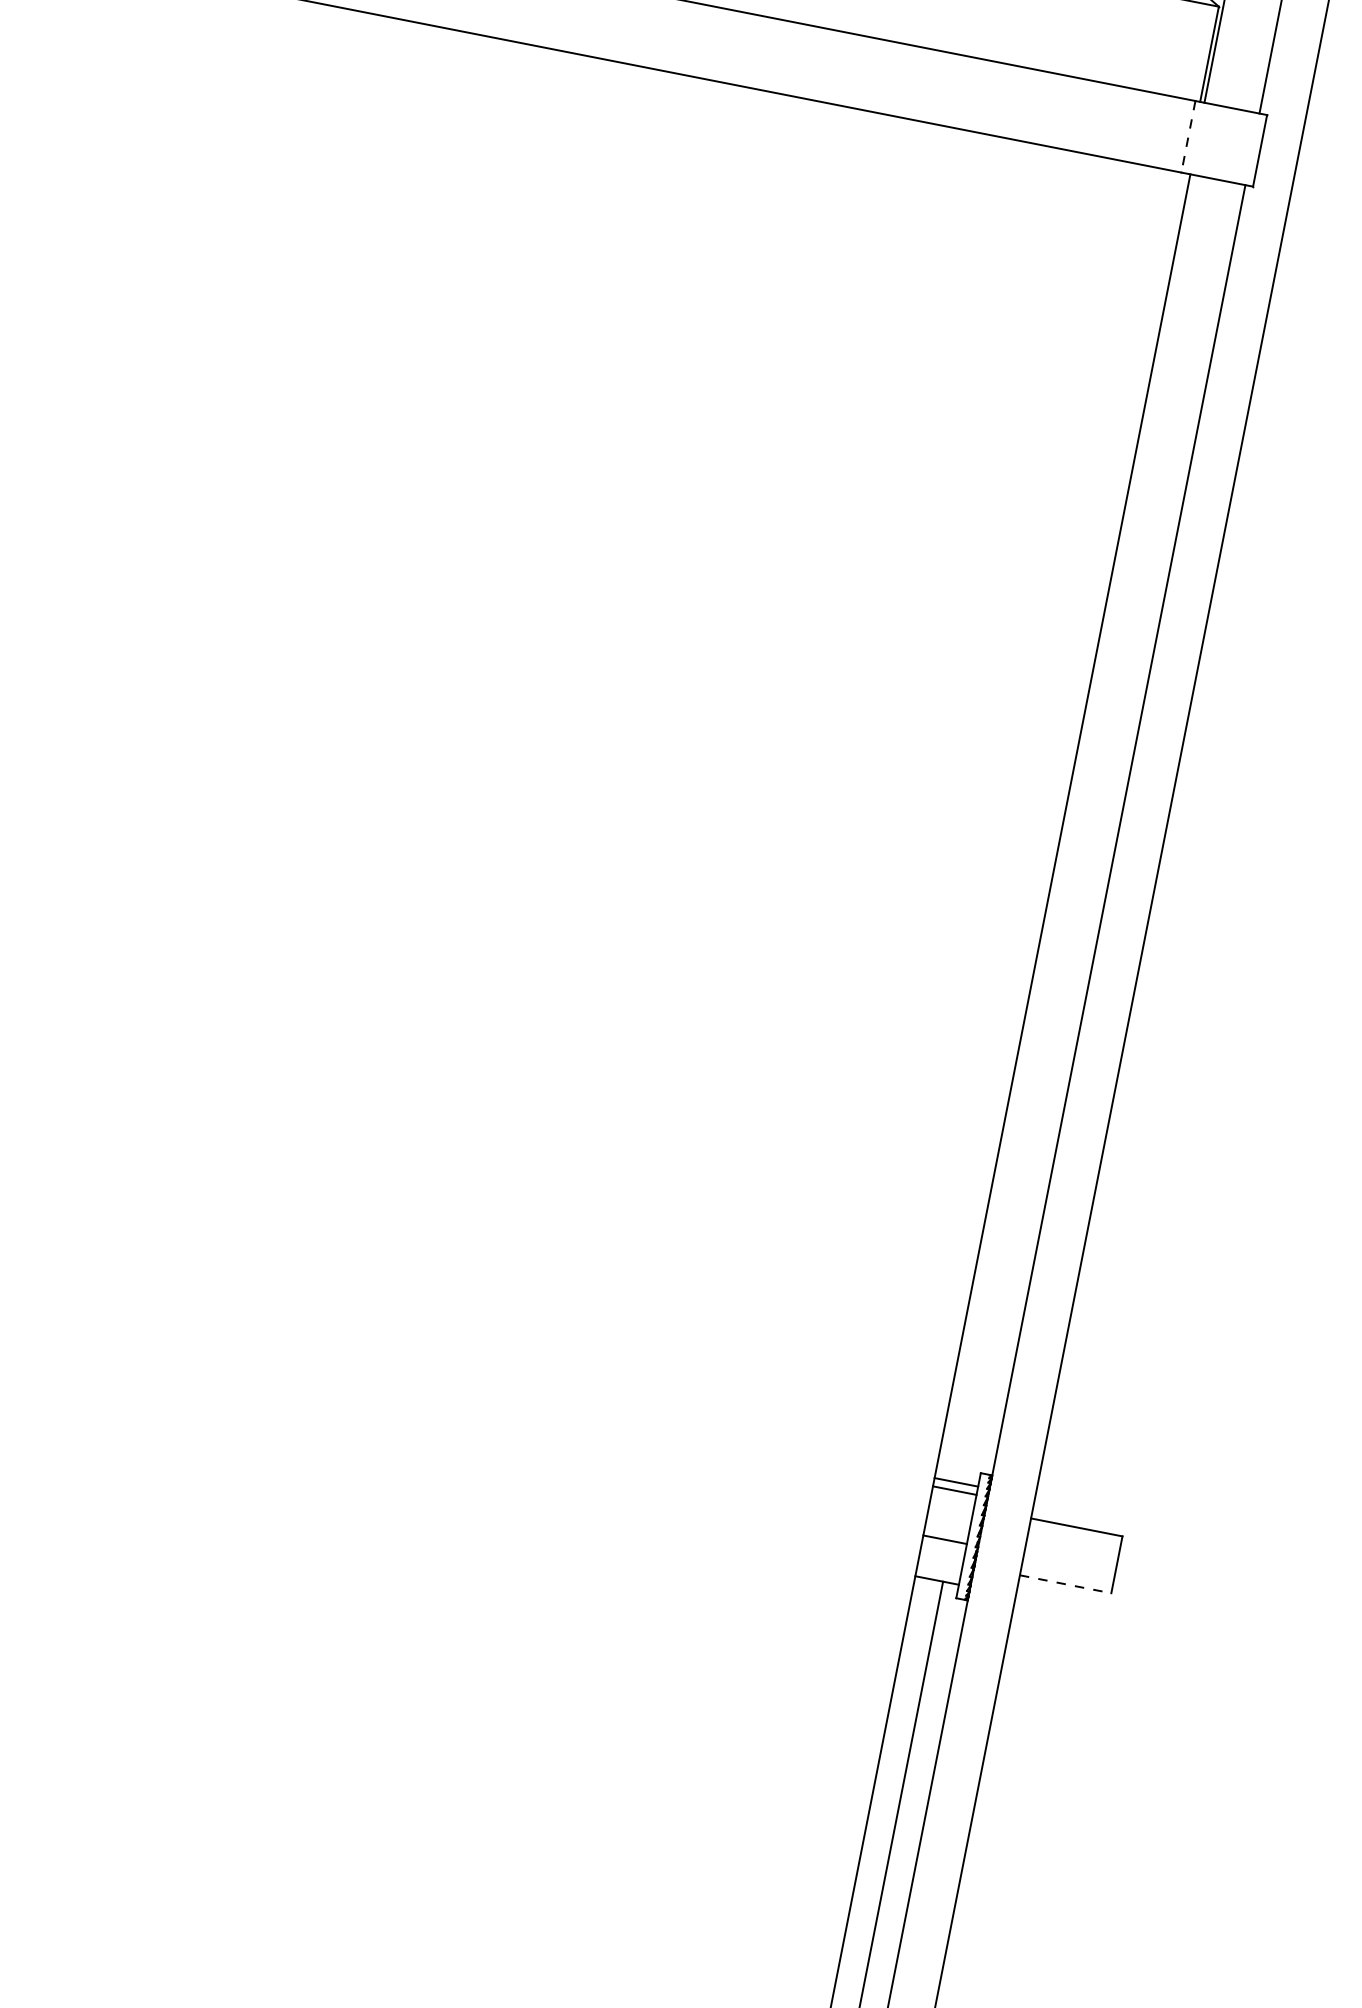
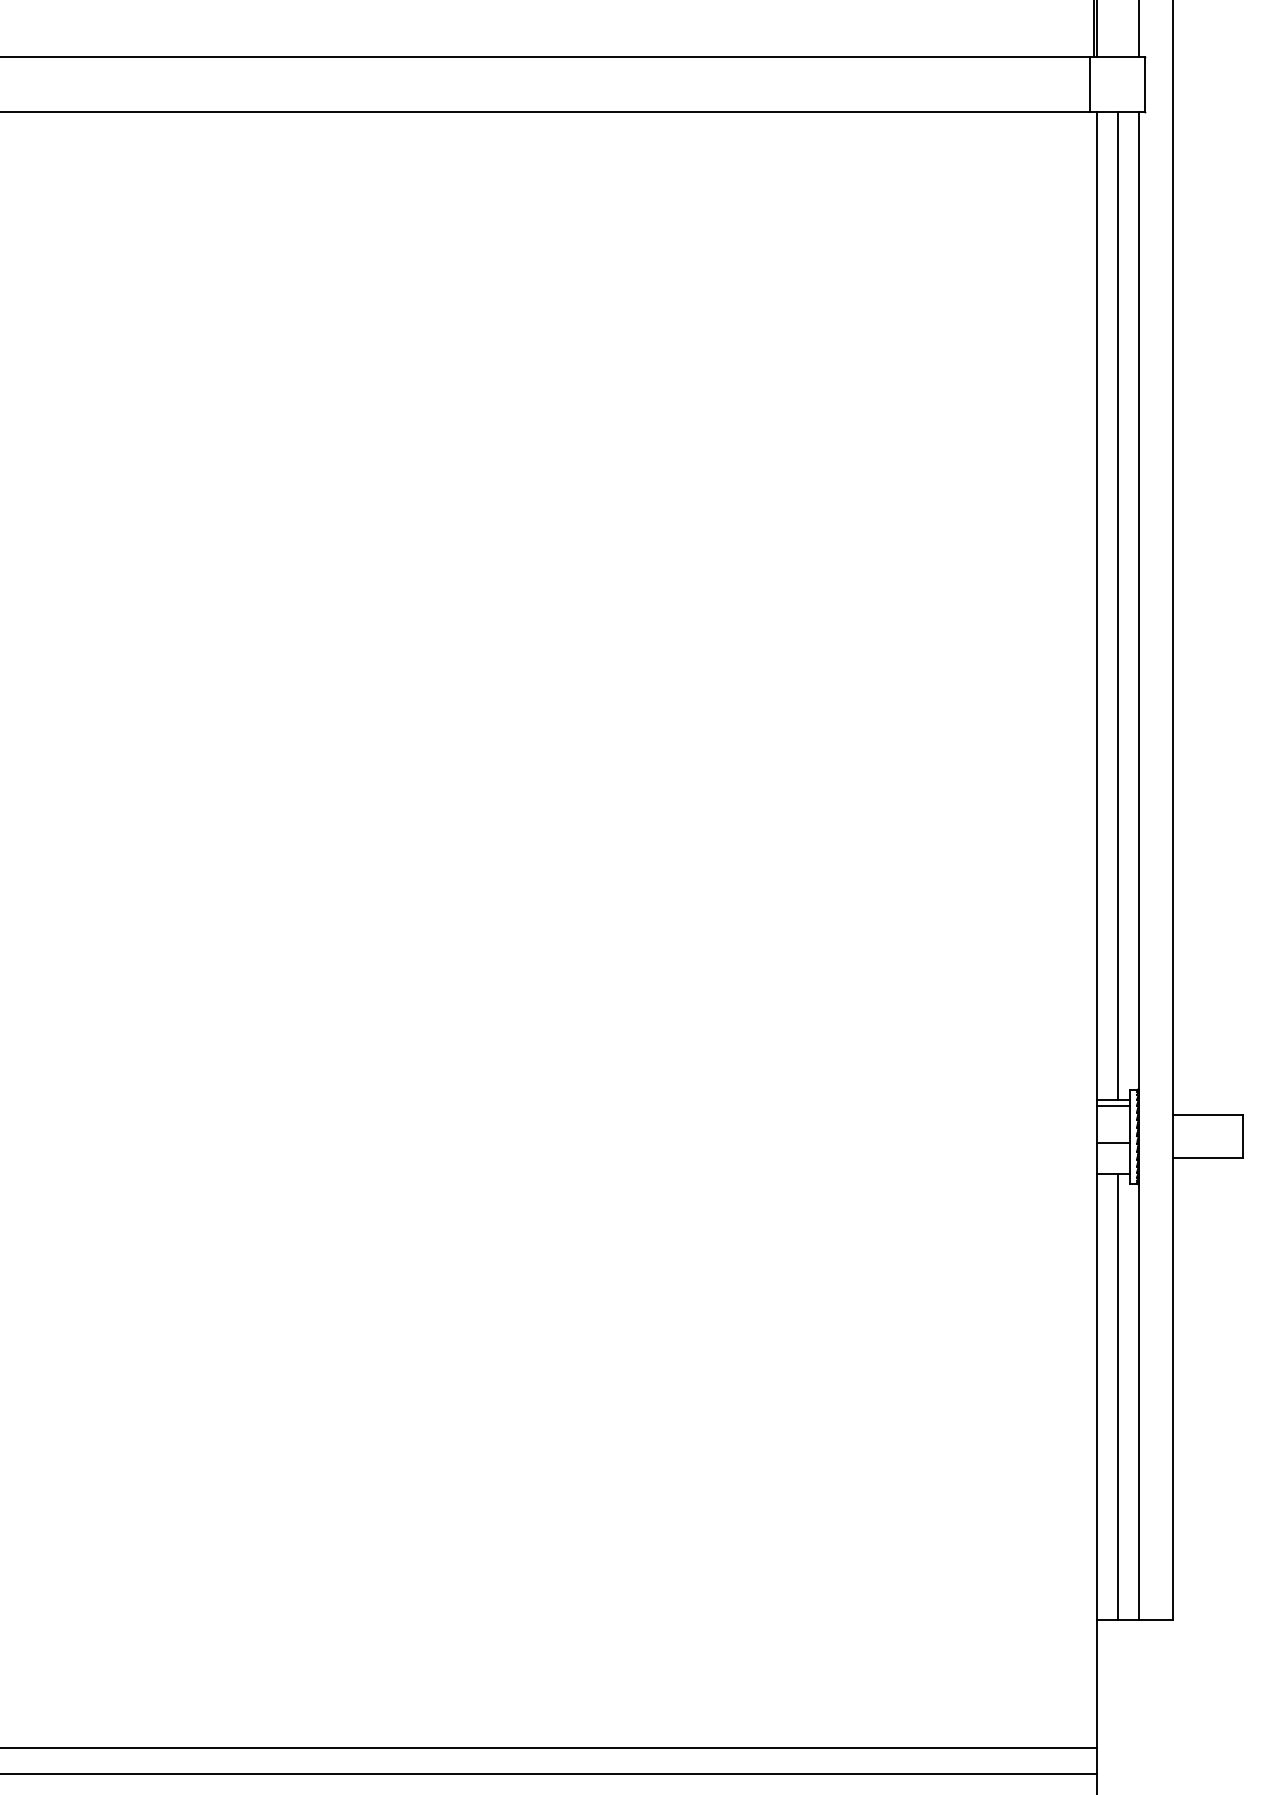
line: (1188, 137) -> (1090, 84), dashed -> solid
line: (1090, 831) -> (1118, 605), added
line: (1065, 1584) -> (1207, 1158), dashed -> solid

